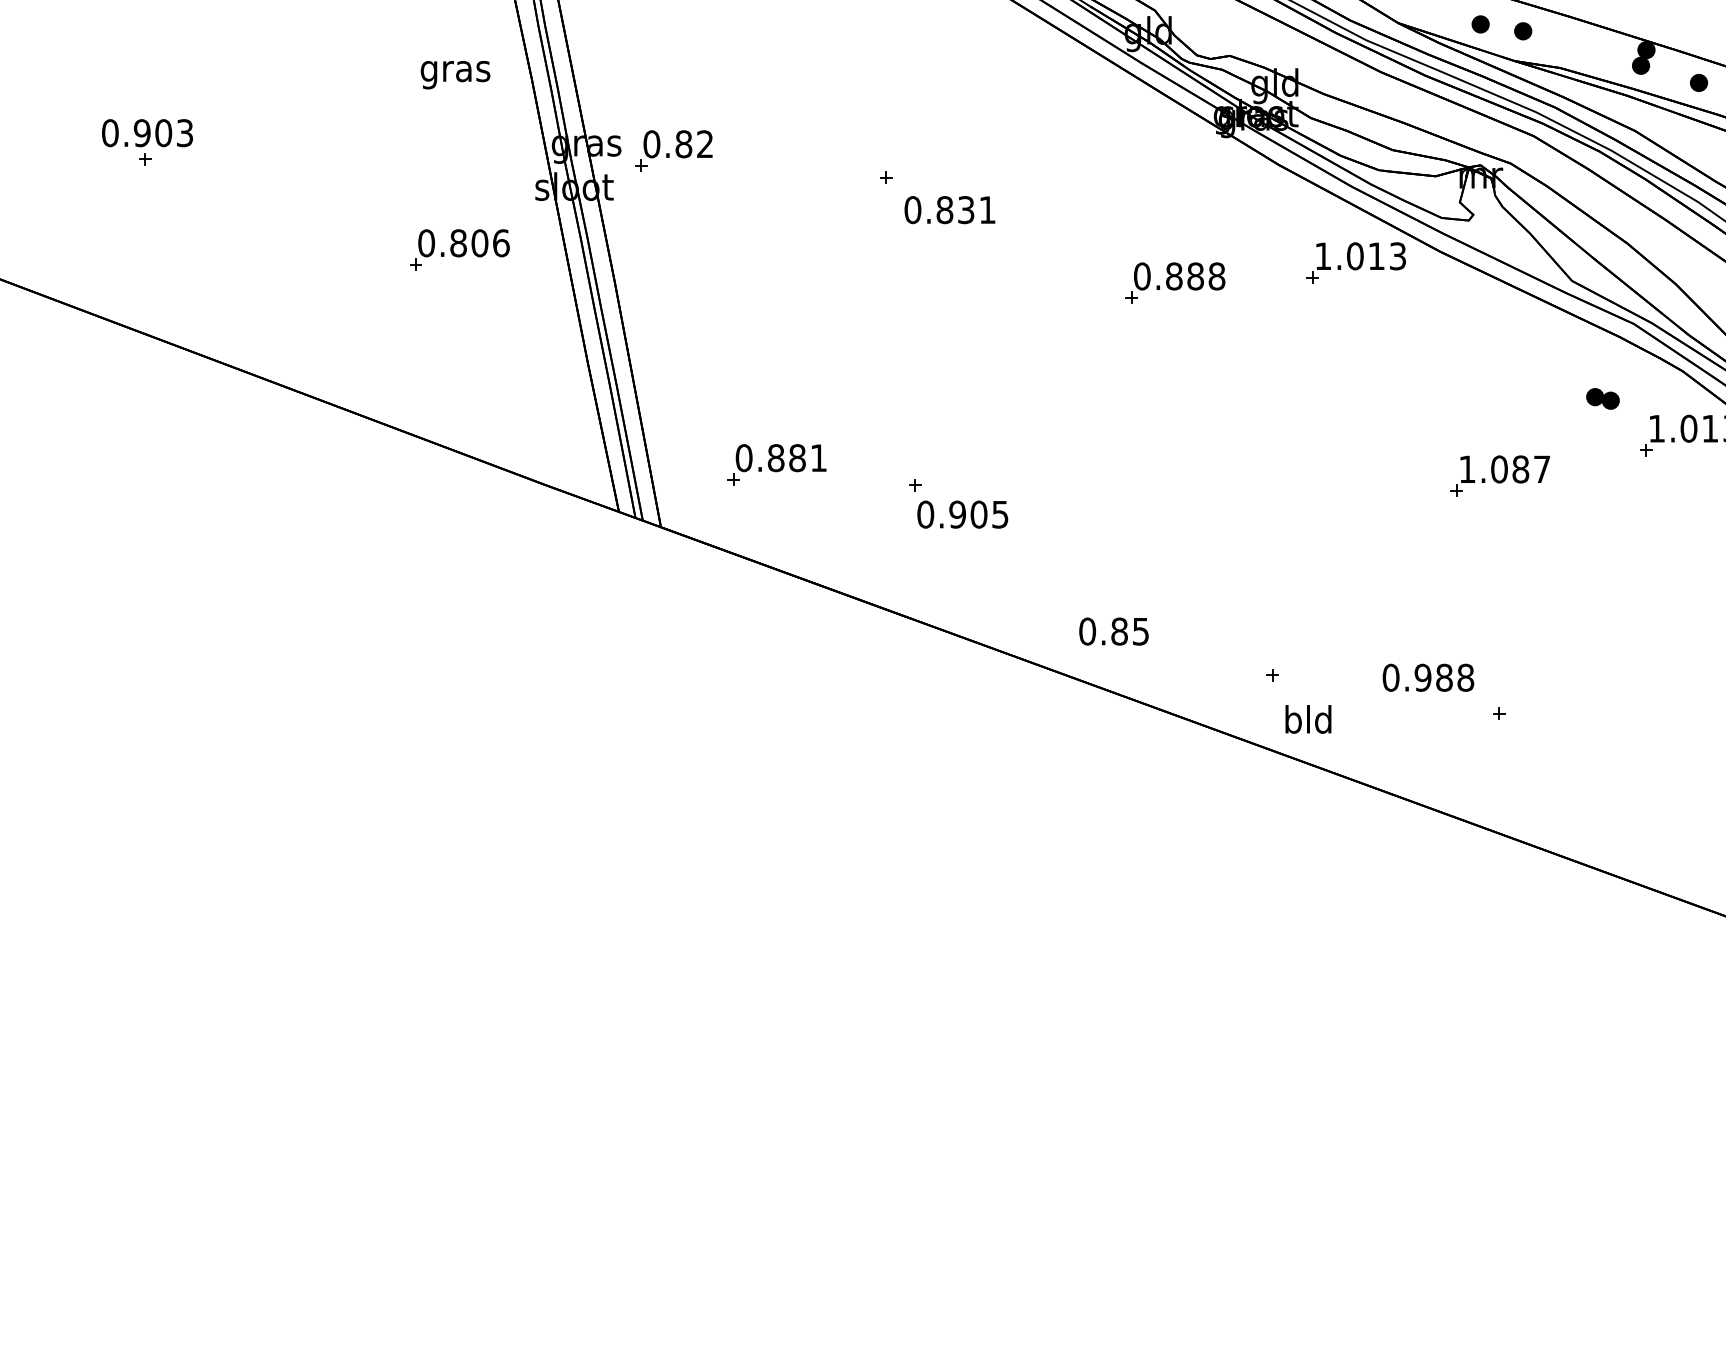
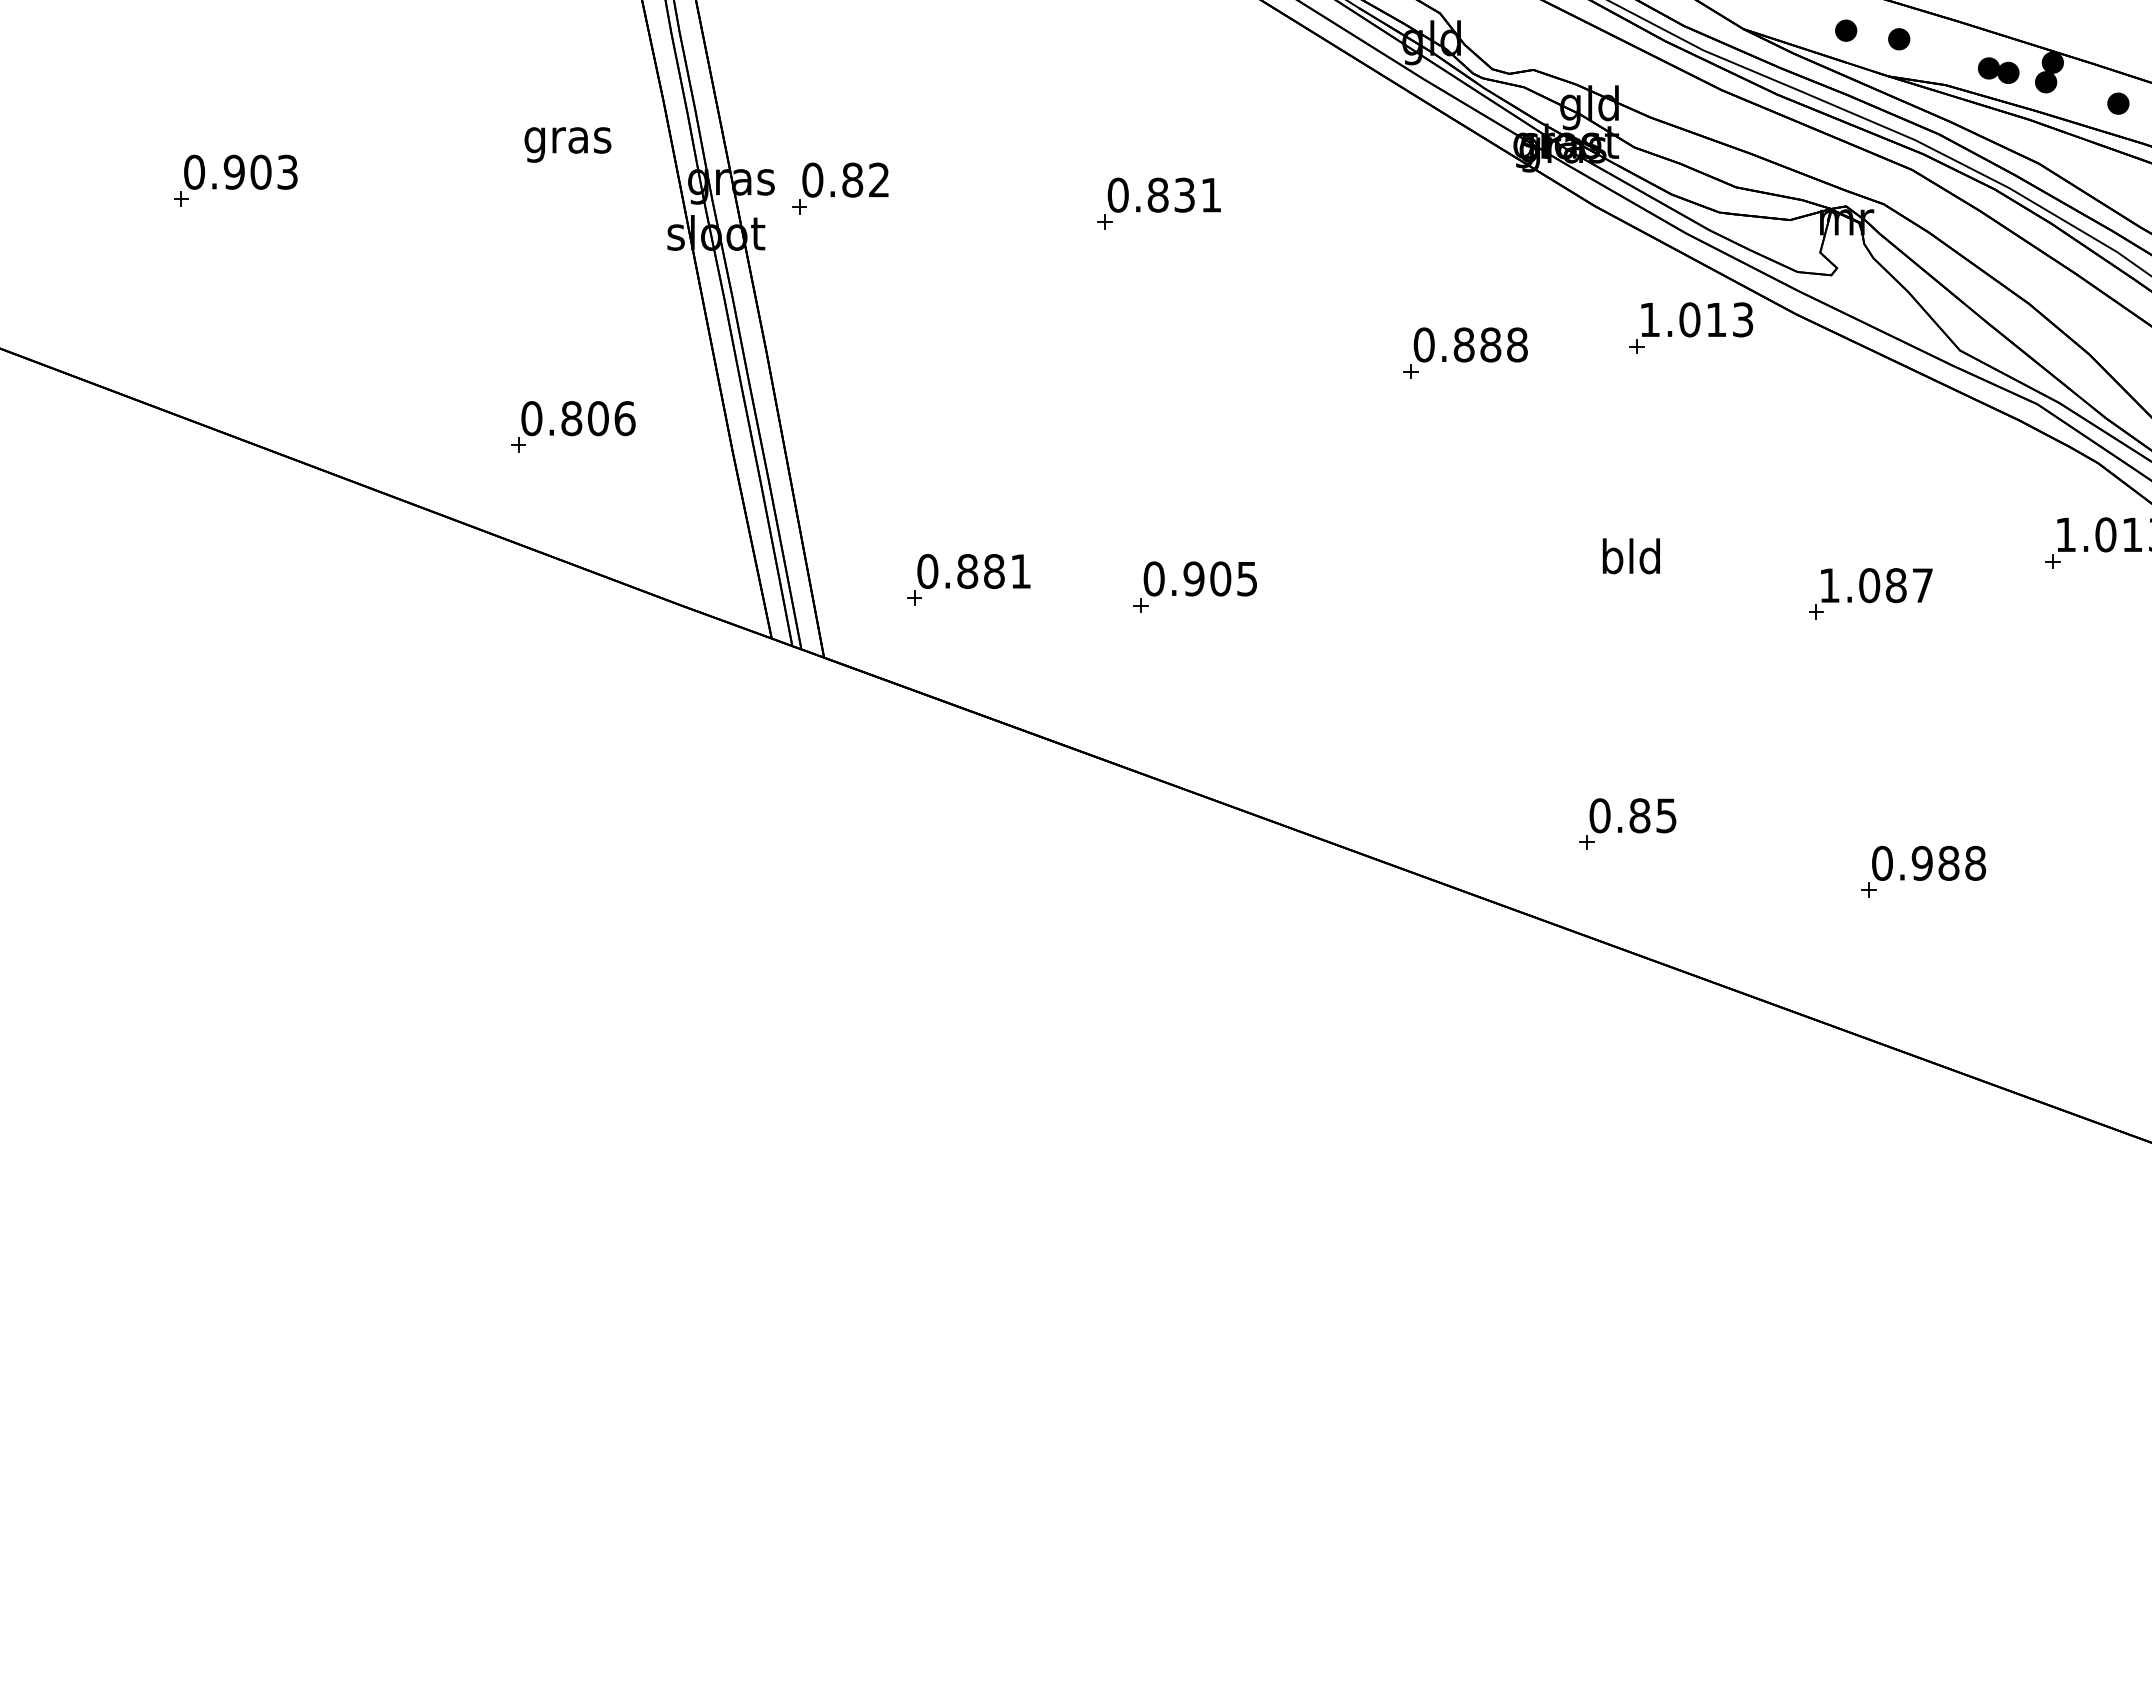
text: (455, 74) -> (567, 144), moved
text: (147, 132) -> (240, 171), moved
text: (949, 209) -> (1163, 194), moved
part: (459, 249) -> (573, 426), moved
part: (1602, 398) -> (1998, 70), moved
text: (962, 514) -> (1199, 578), moved
text: (1113, 631) -> (1632, 815), moved
text: (1428, 677) -> (1929, 862), moved
text: (1307, 719) -> (1630, 556), moved

